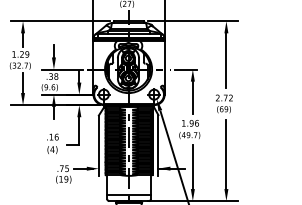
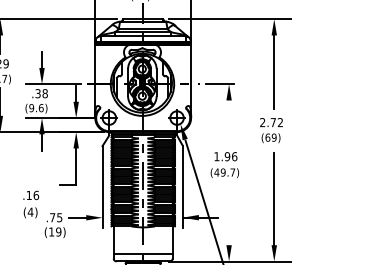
line: (192, 97) -> (228, 121), removed
text: (52, 143) -> (30, 204), moved
line: (192, 166) -> (228, 214), removed

